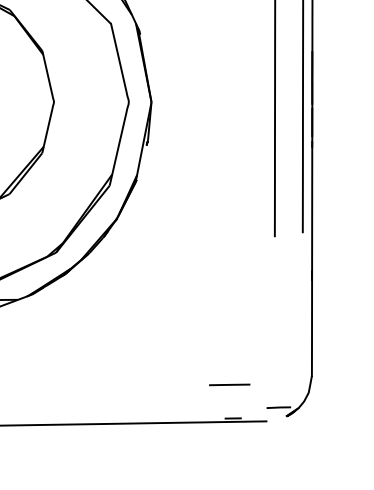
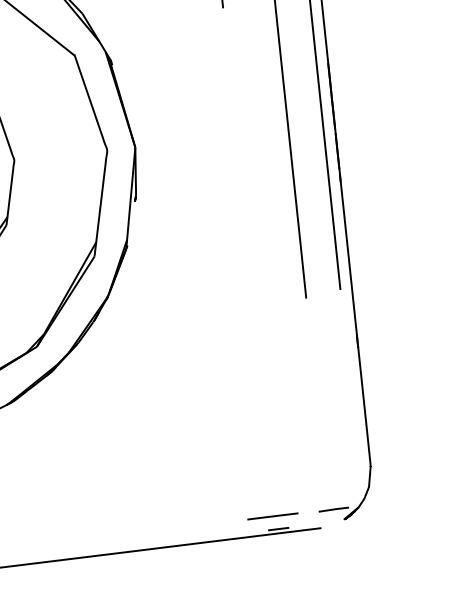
line: (229, 384) -> (272, 515), moved

